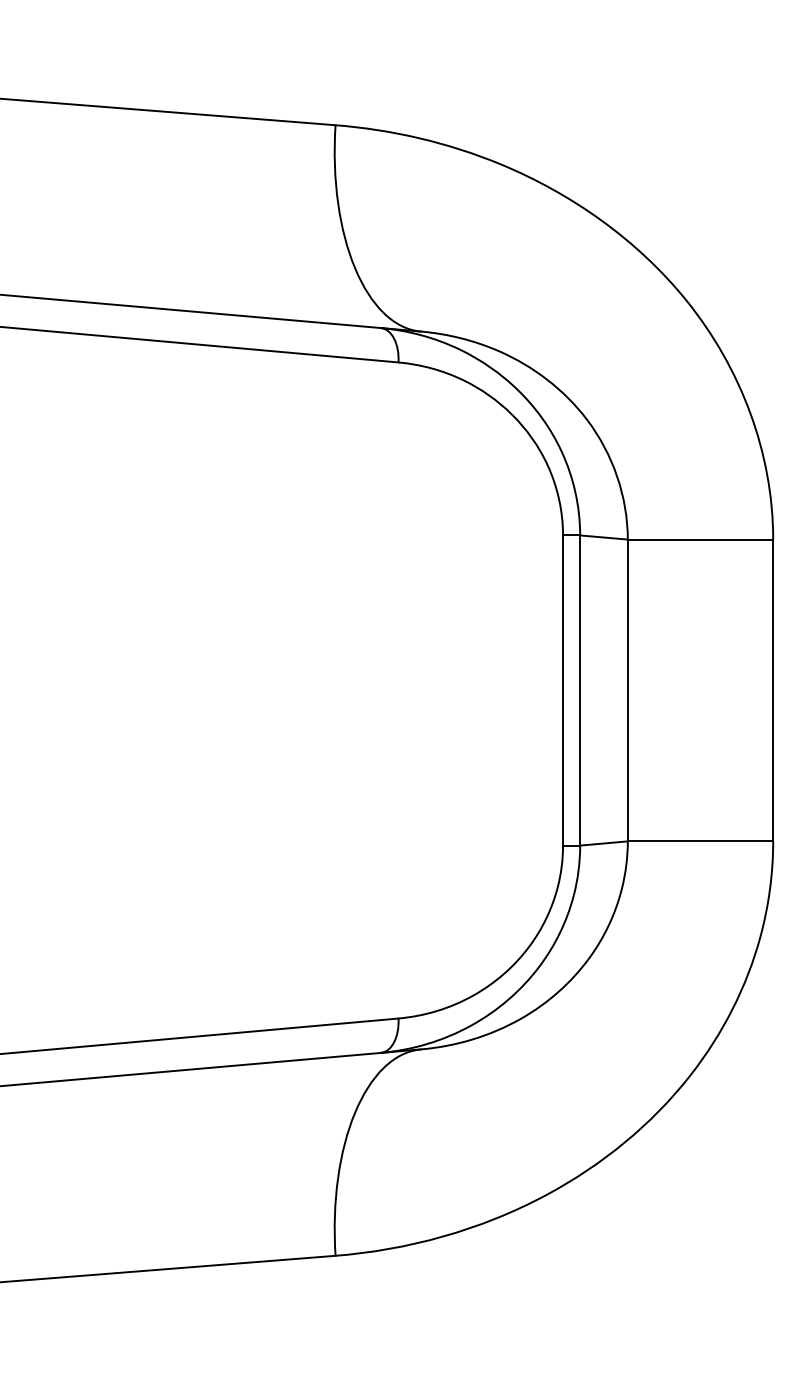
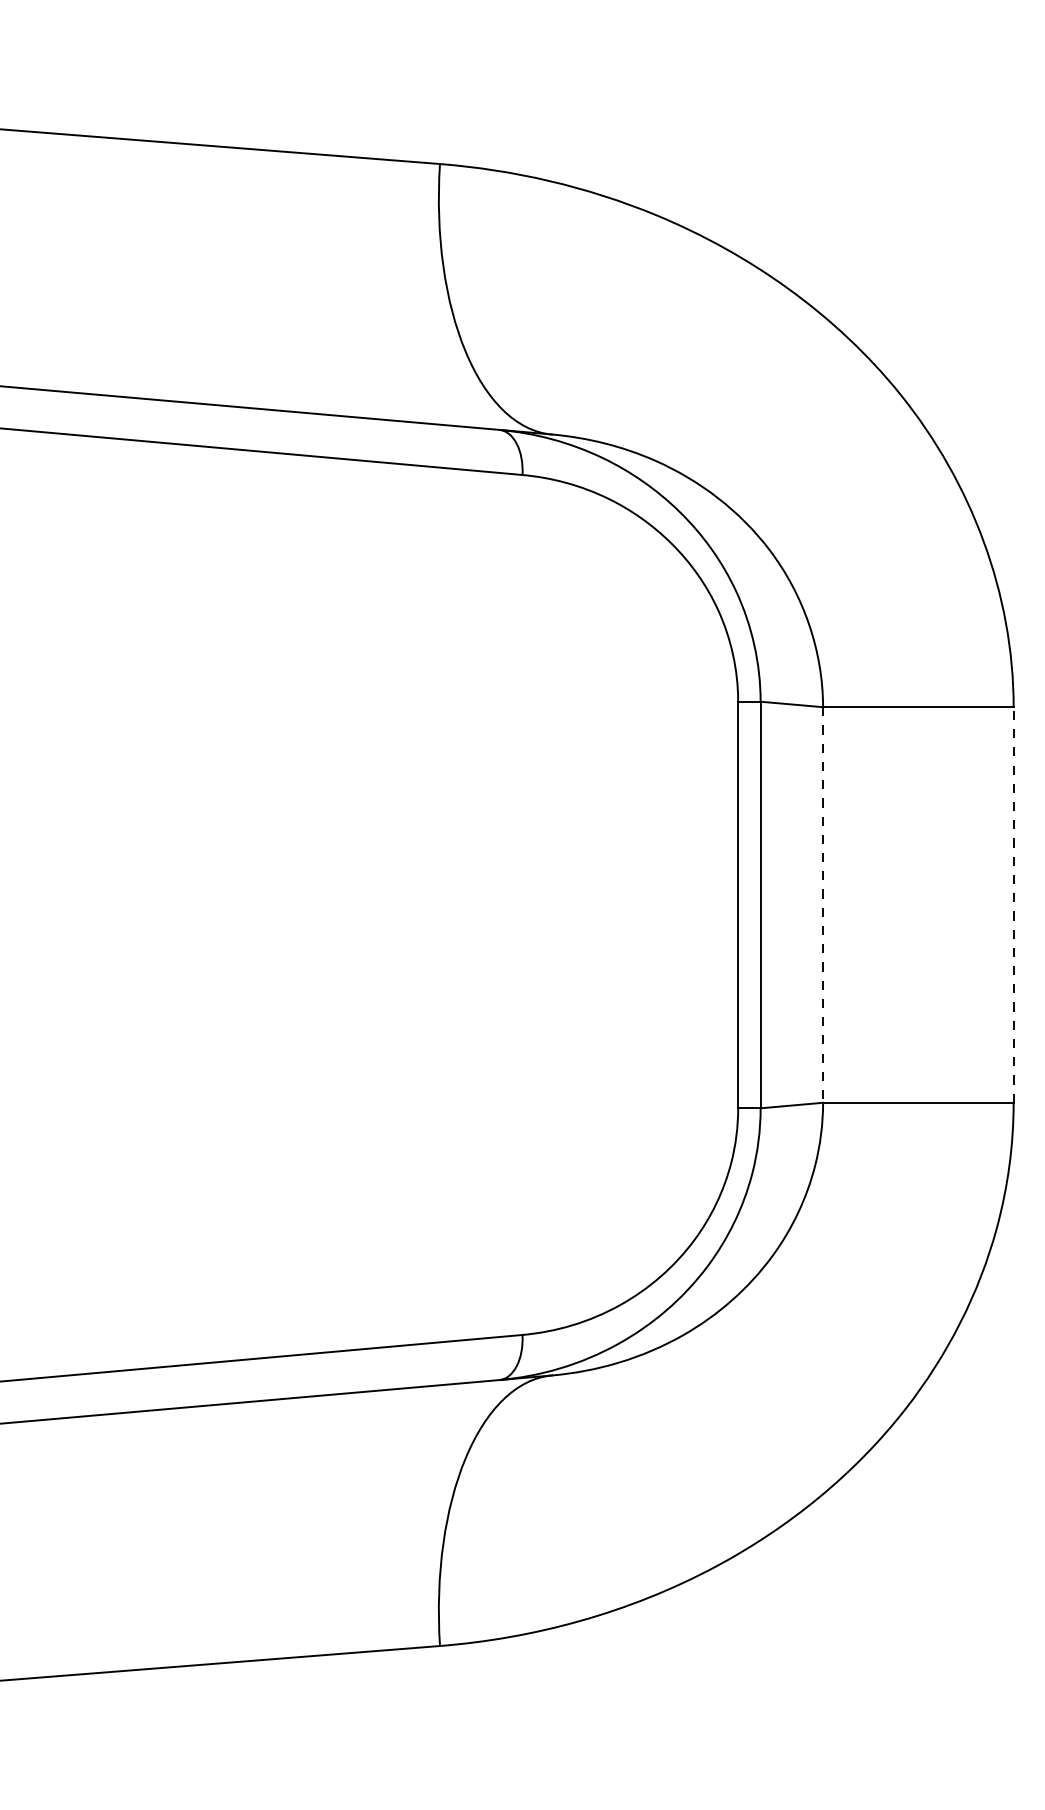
line: (627, 690) -> (822, 905), solid -> dashed
line: (773, 690) -> (1014, 905), solid -> dashed

